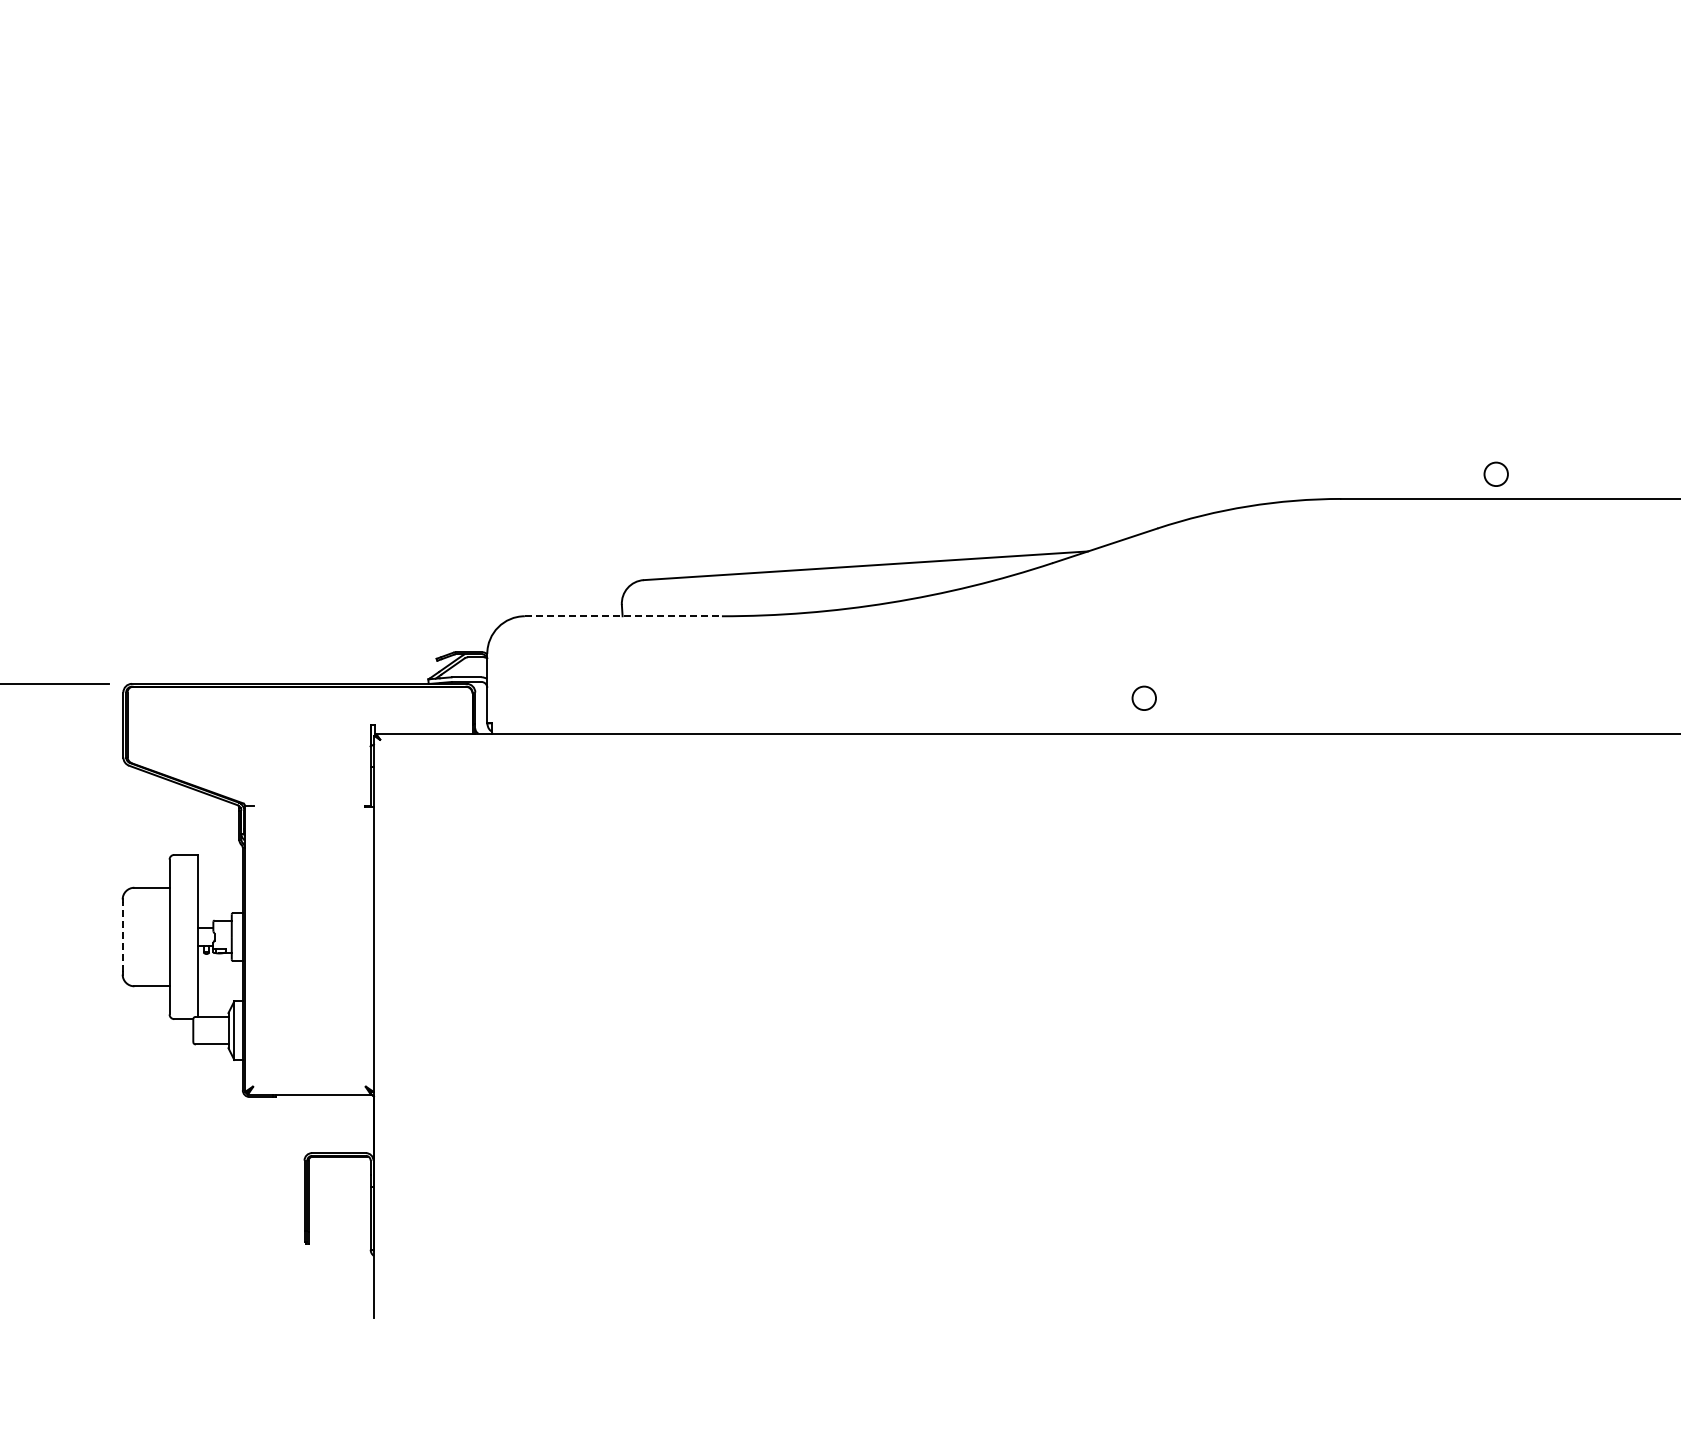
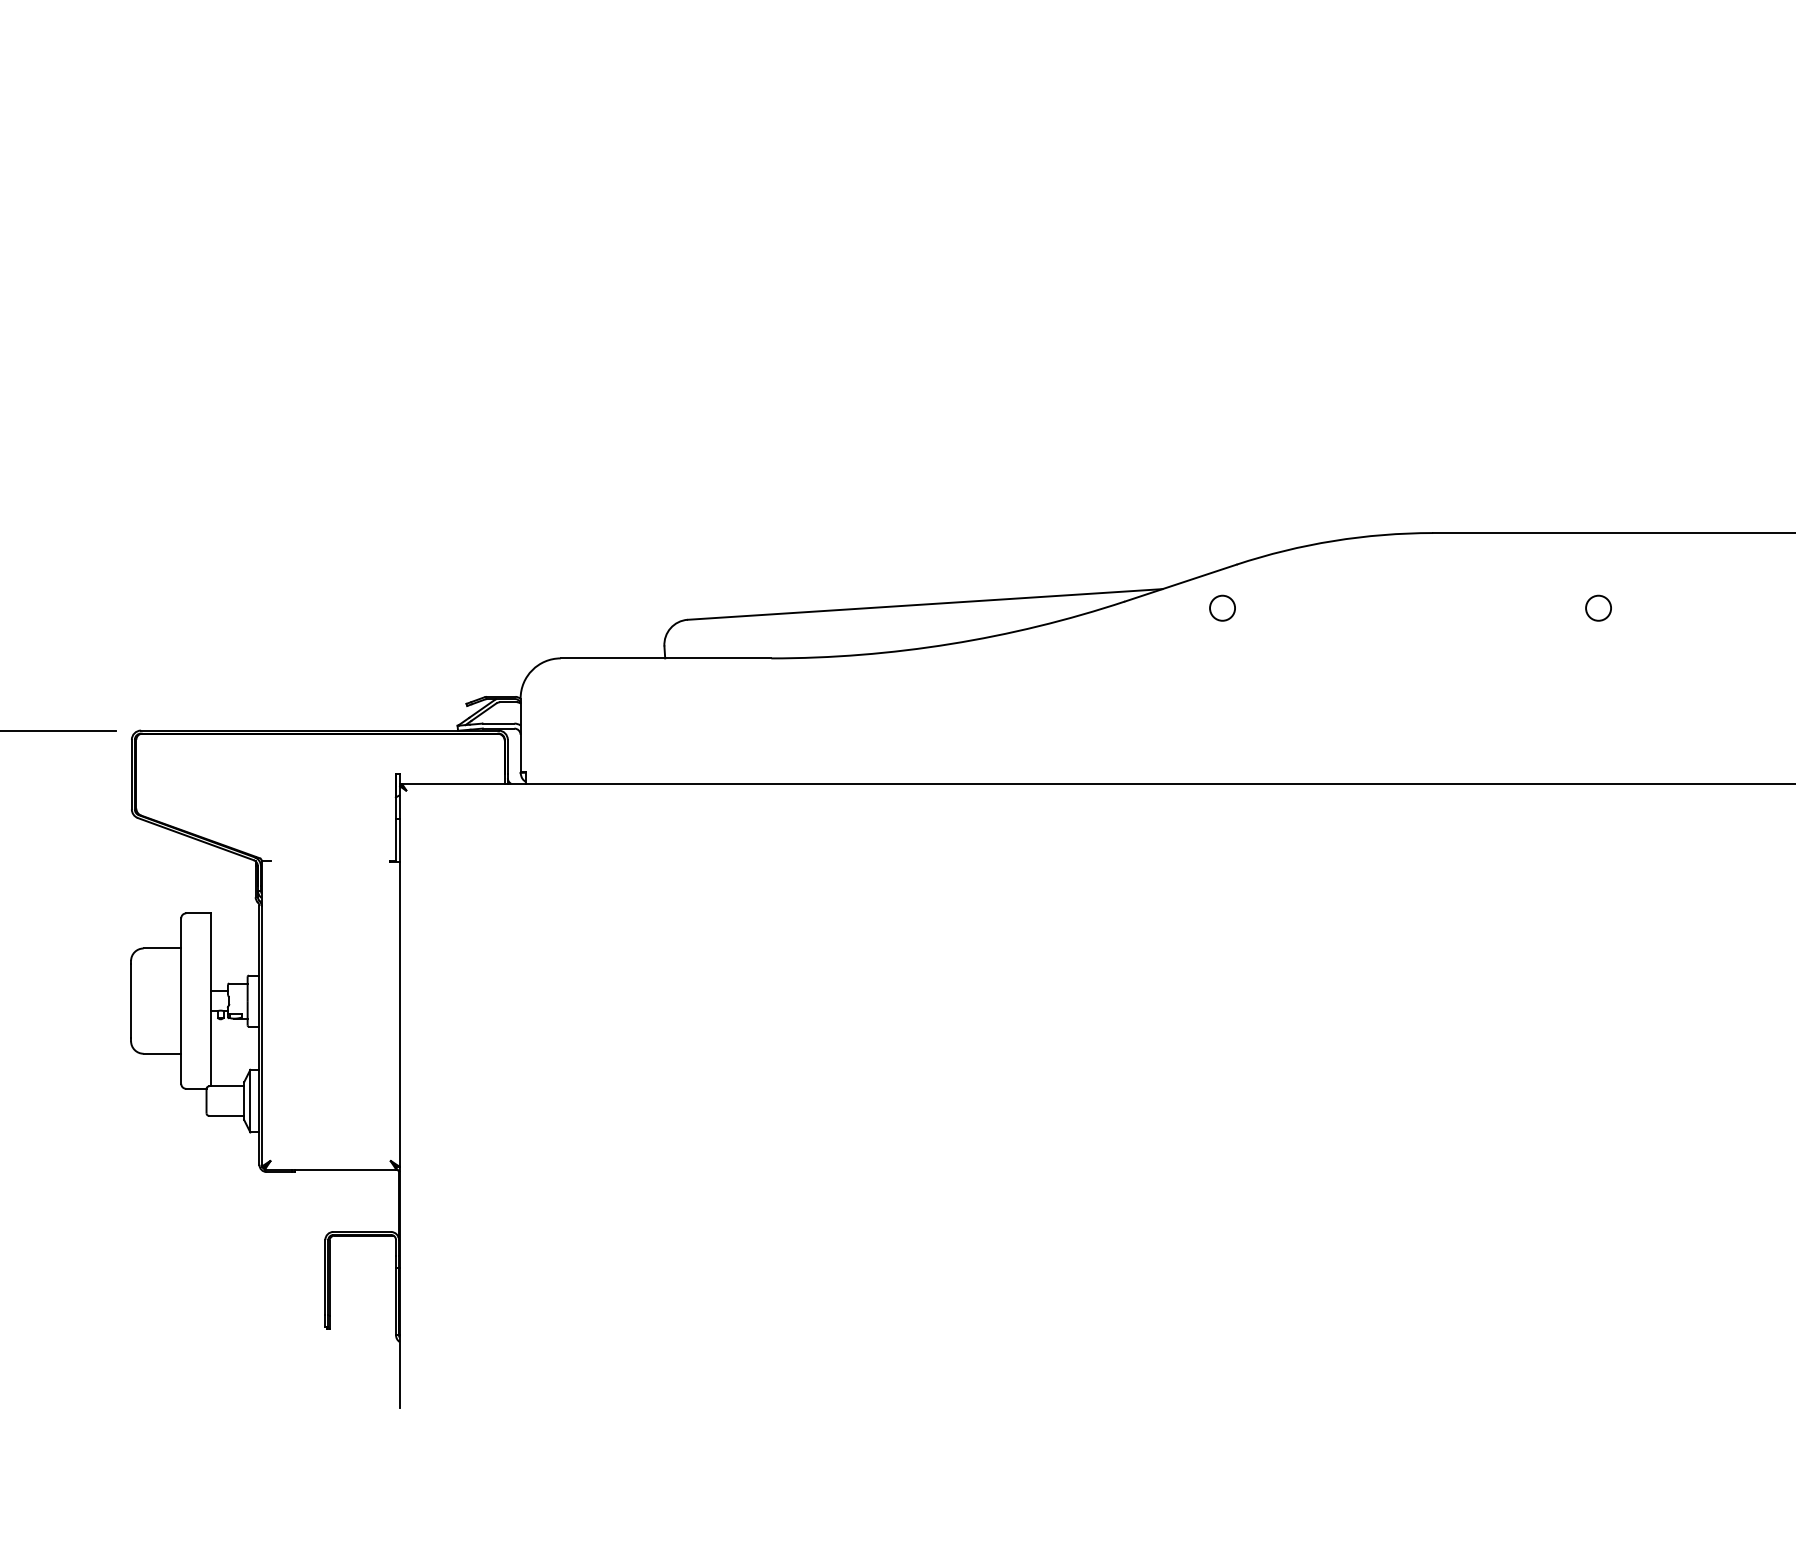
circle: (1495, 473) -> (1597, 607), moved
line: (623, 616) -> (666, 658), dashed -> solid
circle: (1143, 697) -> (1221, 607), moved
line: (122, 937) -> (130, 1001), dashed -> solid

